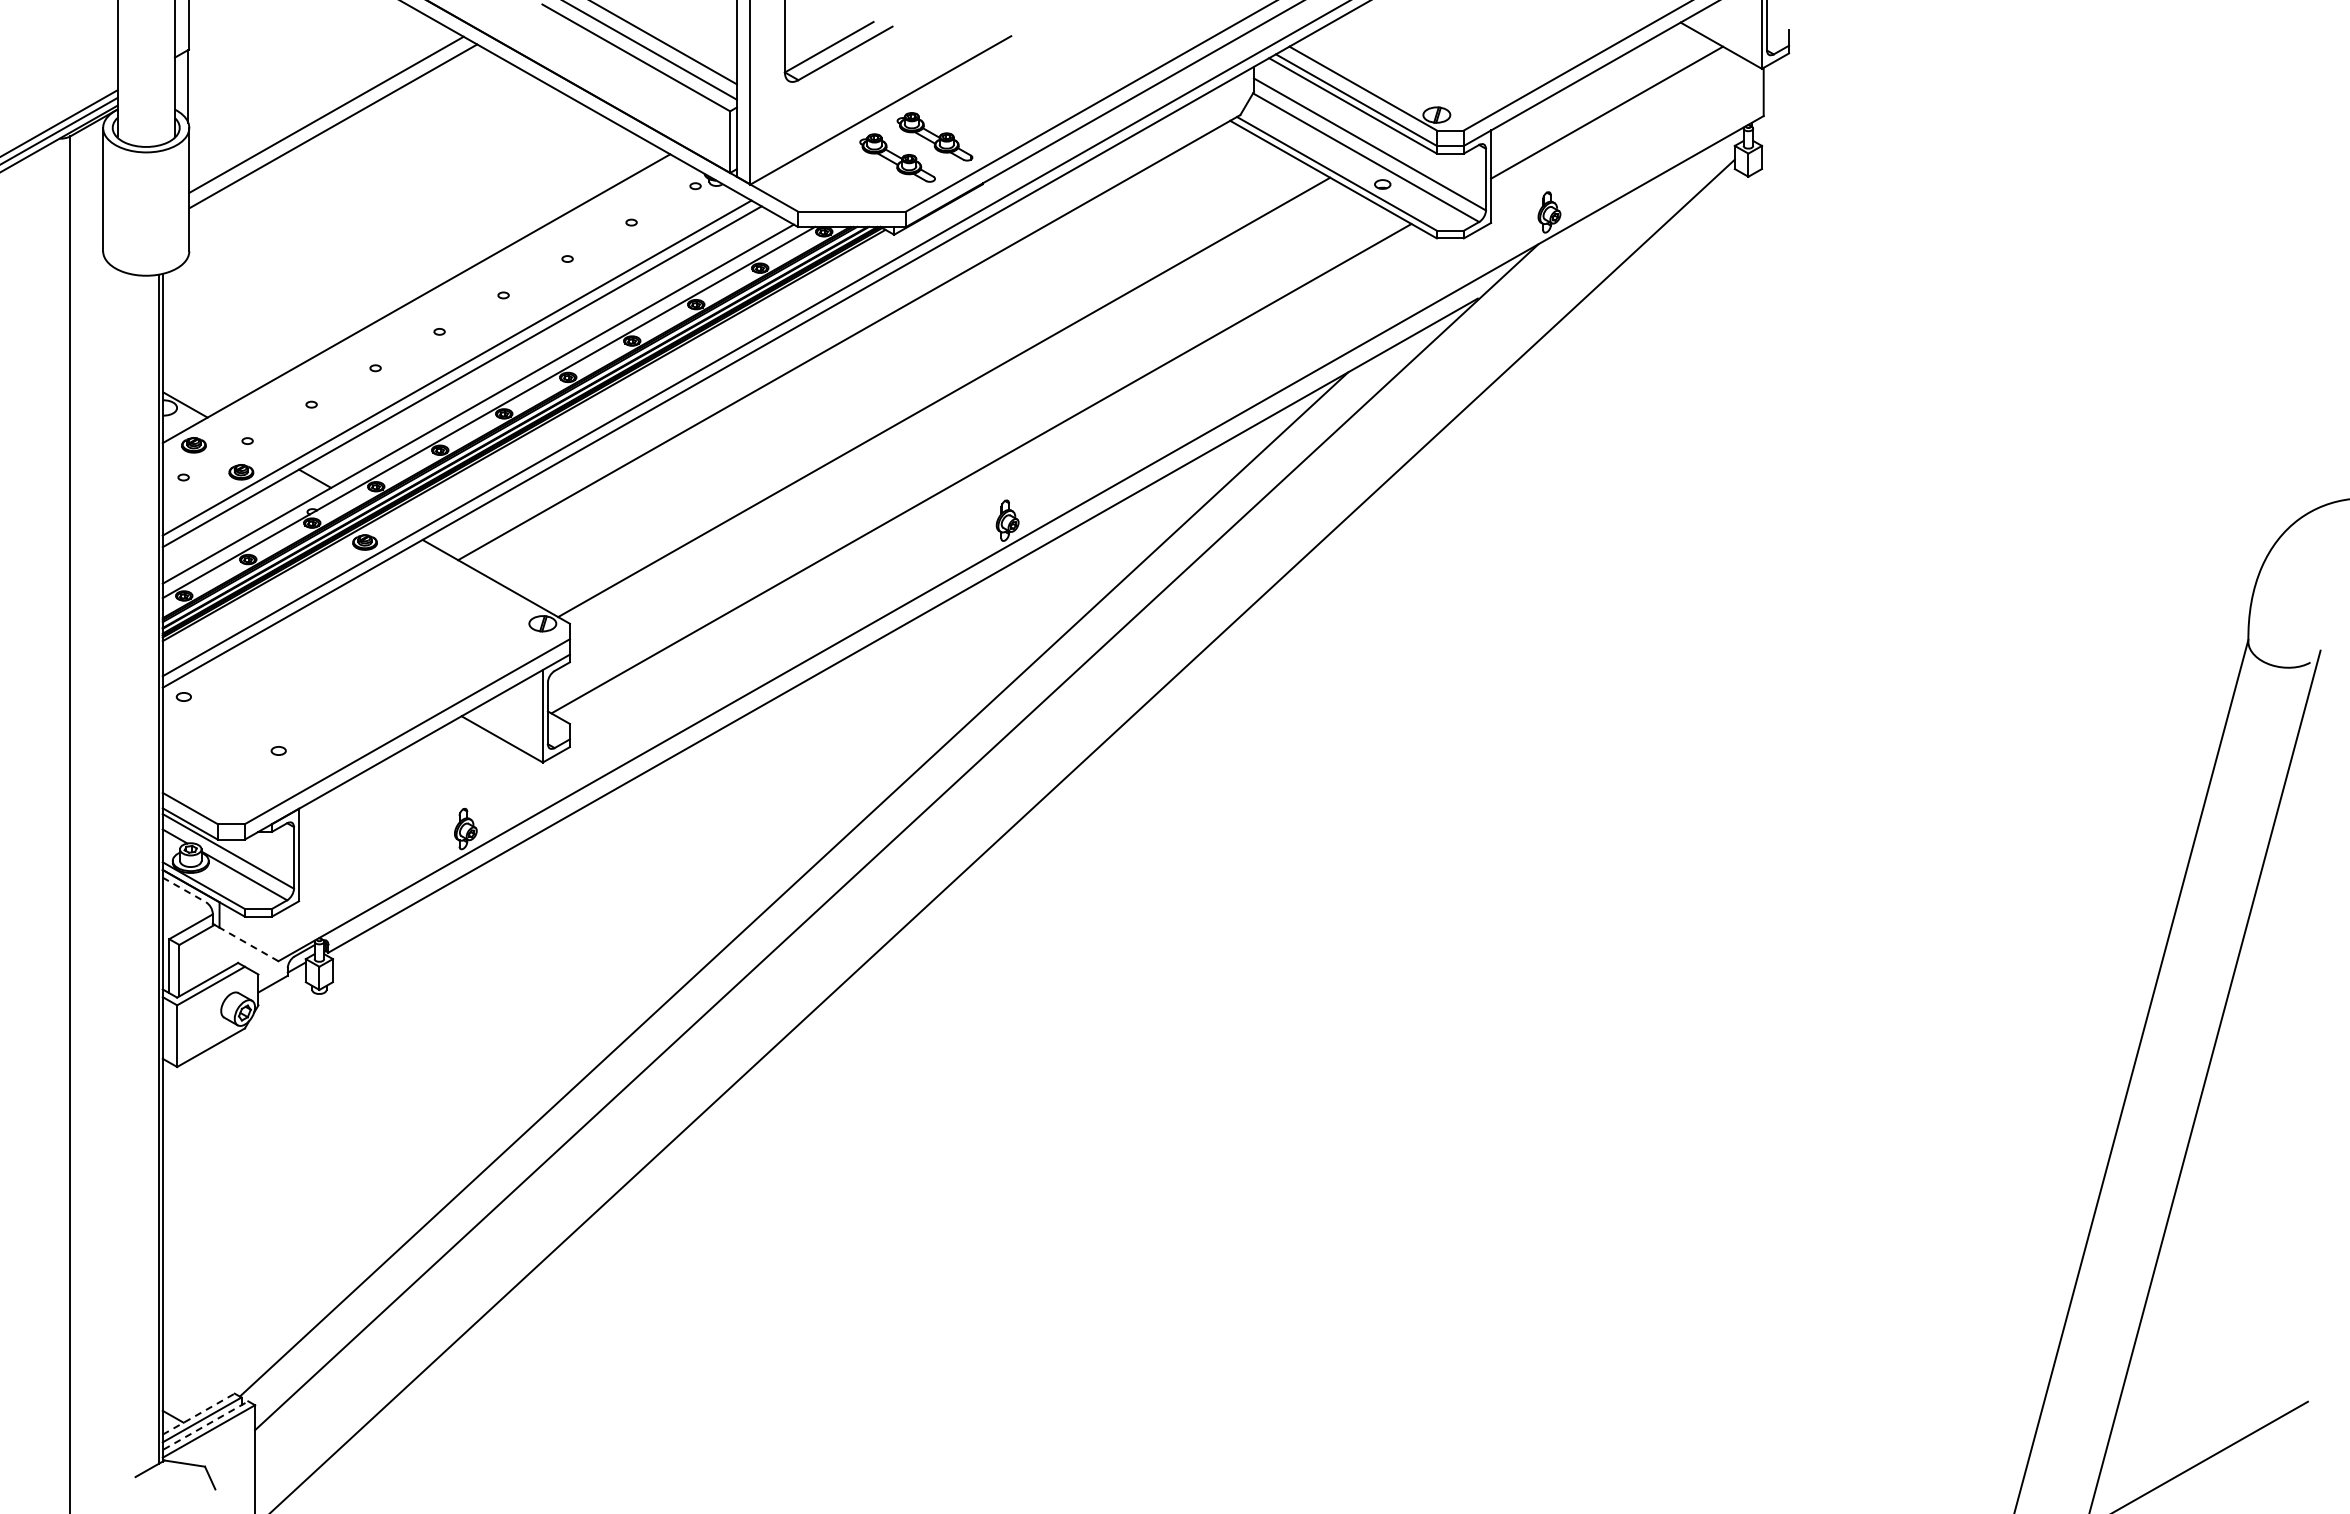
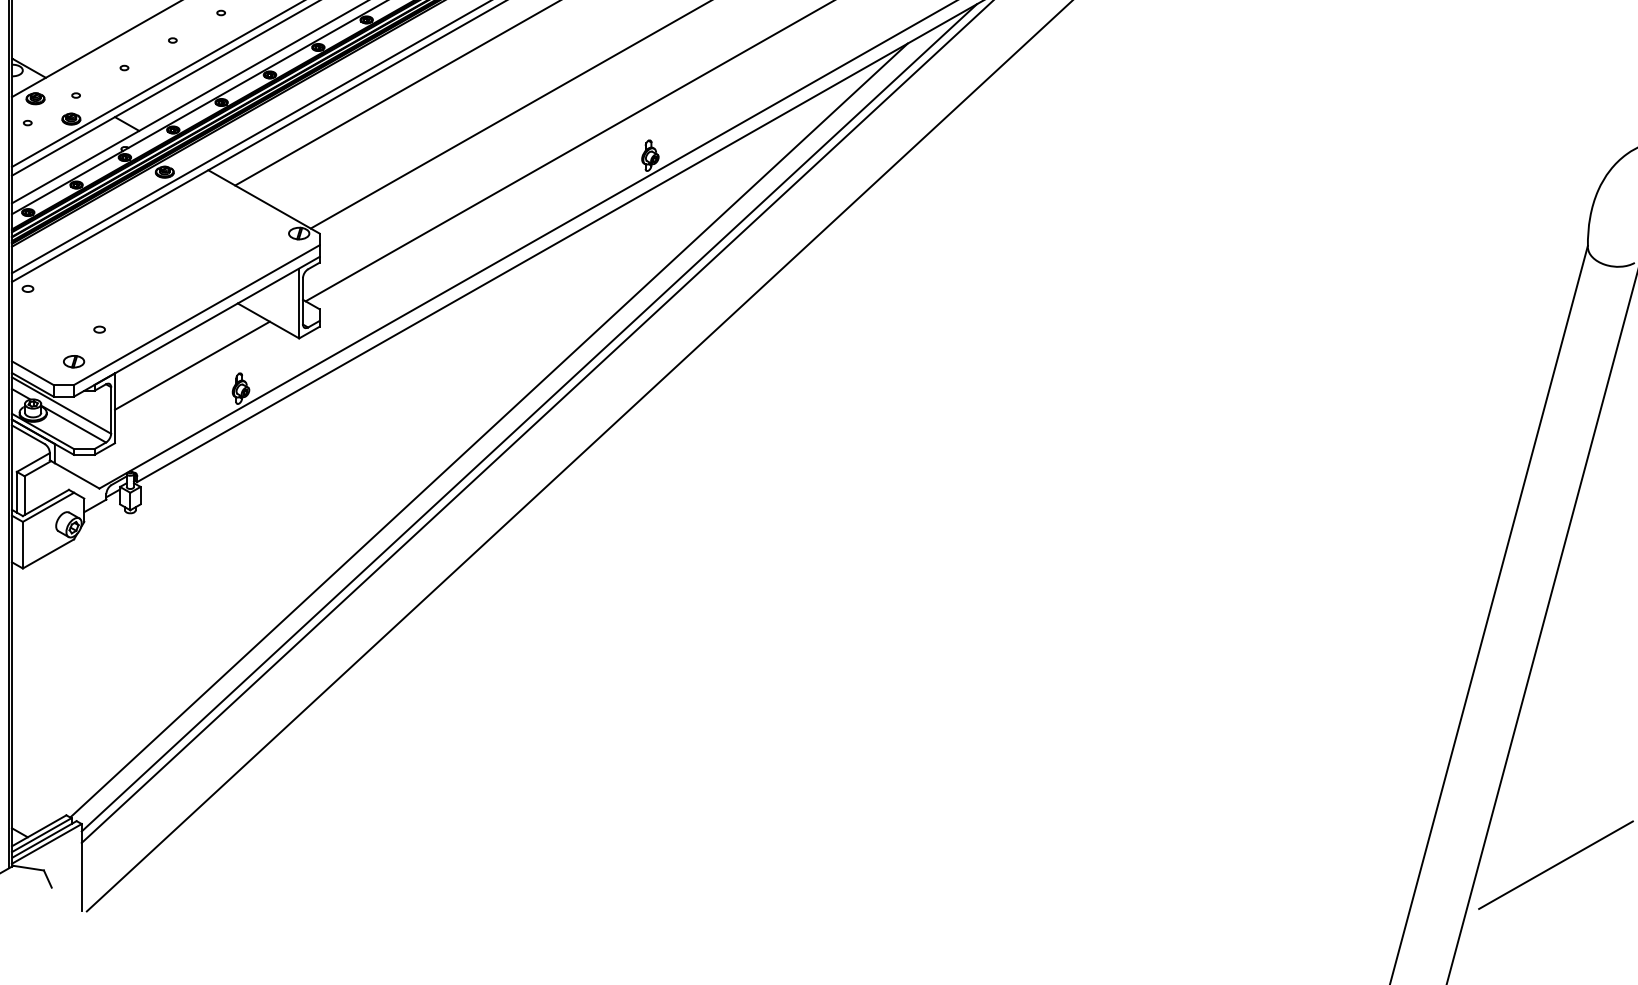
part: (244, 792) -> (73, 361), added
line: (401, 798) -> (192, 365), added
line: (847, 867) -> (529, 417), added
line: (184, 889) -> (28, 434), dashed -> solid
line: (249, 944) -> (77, 475), dashed -> solid
line: (199, 1413) -> (39, 830), dashed -> solid
line: (205, 1425) -> (44, 839), dashed -> solid

